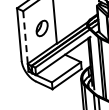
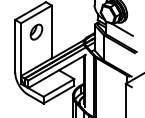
part: (42, 27) -> (36, 31), moved
line: (25, 38) -> (21, 50), dashed -> solid

